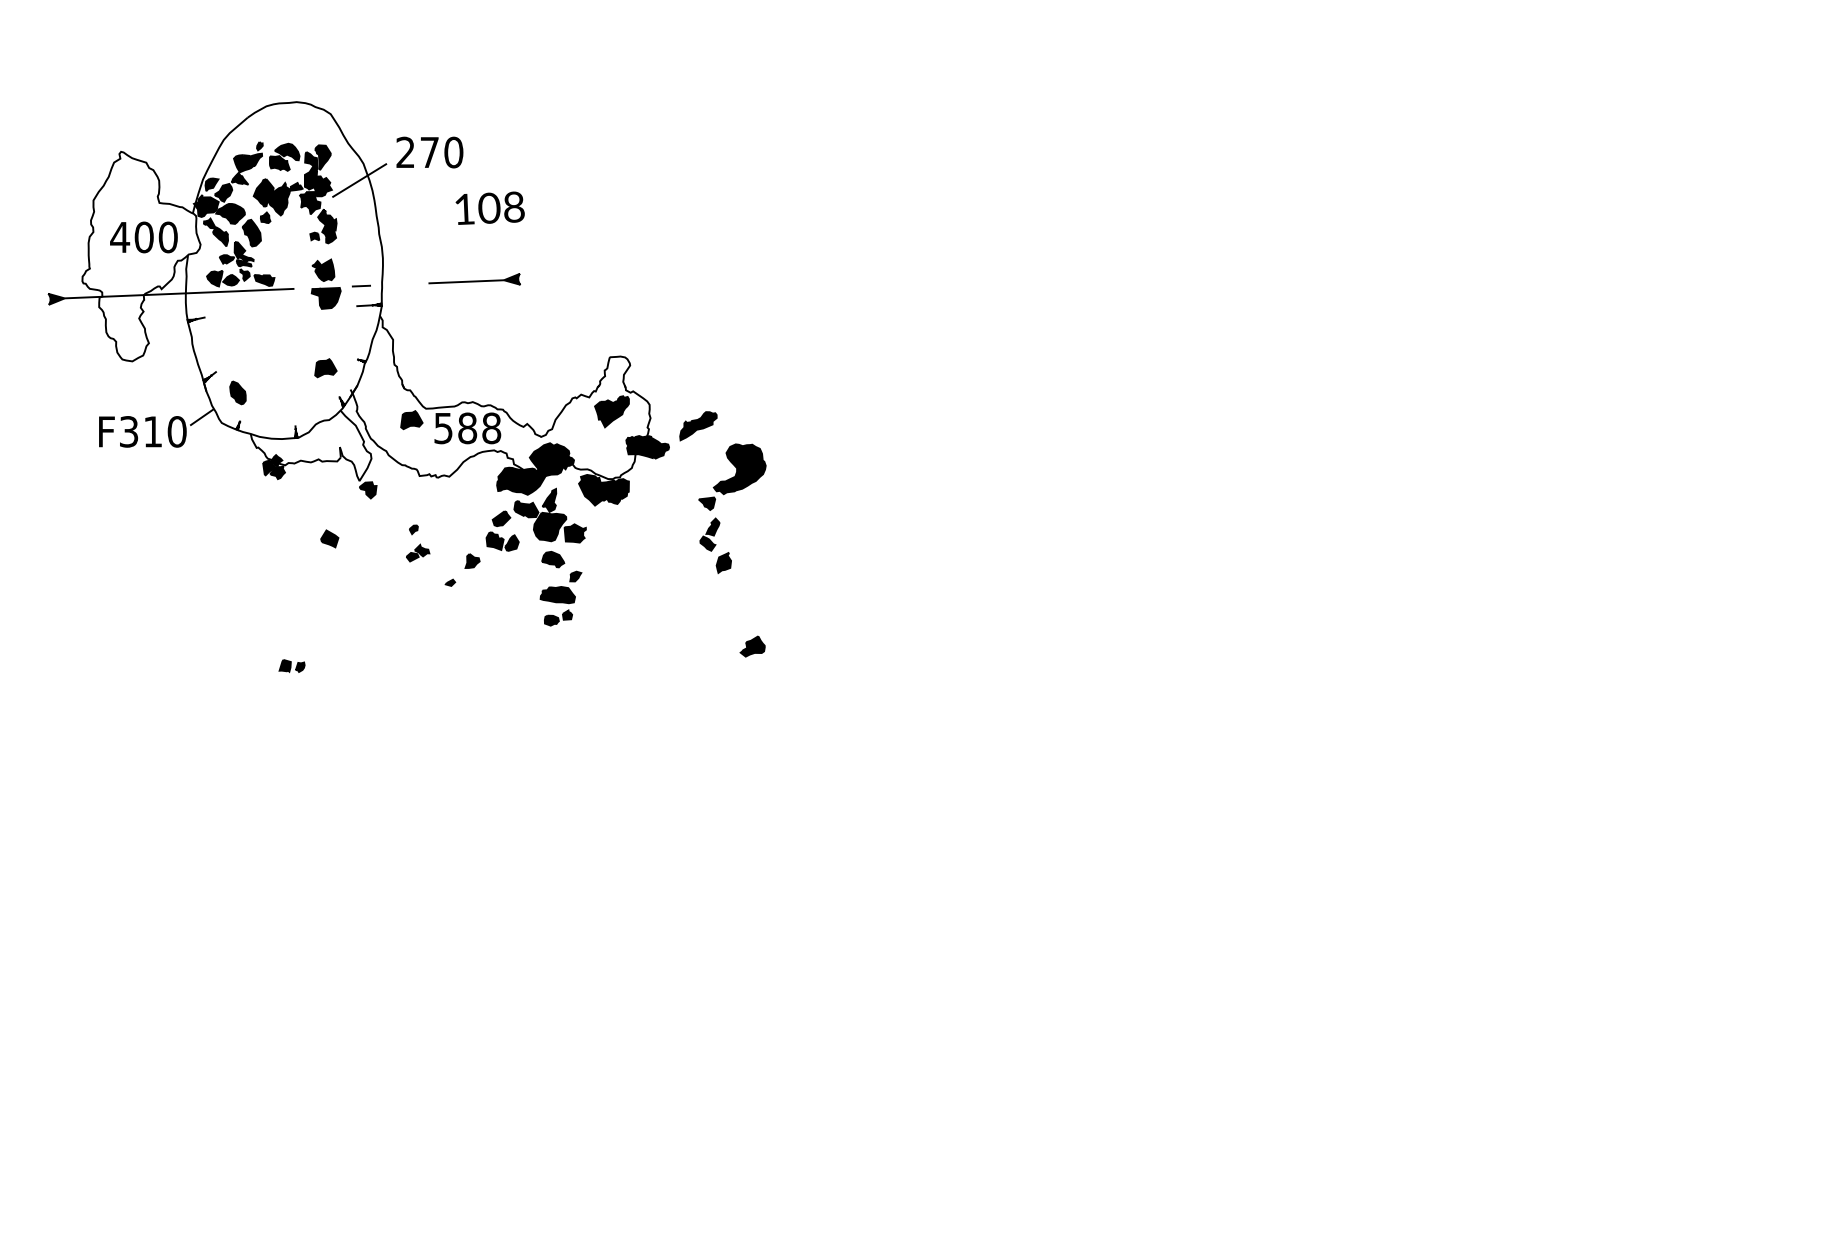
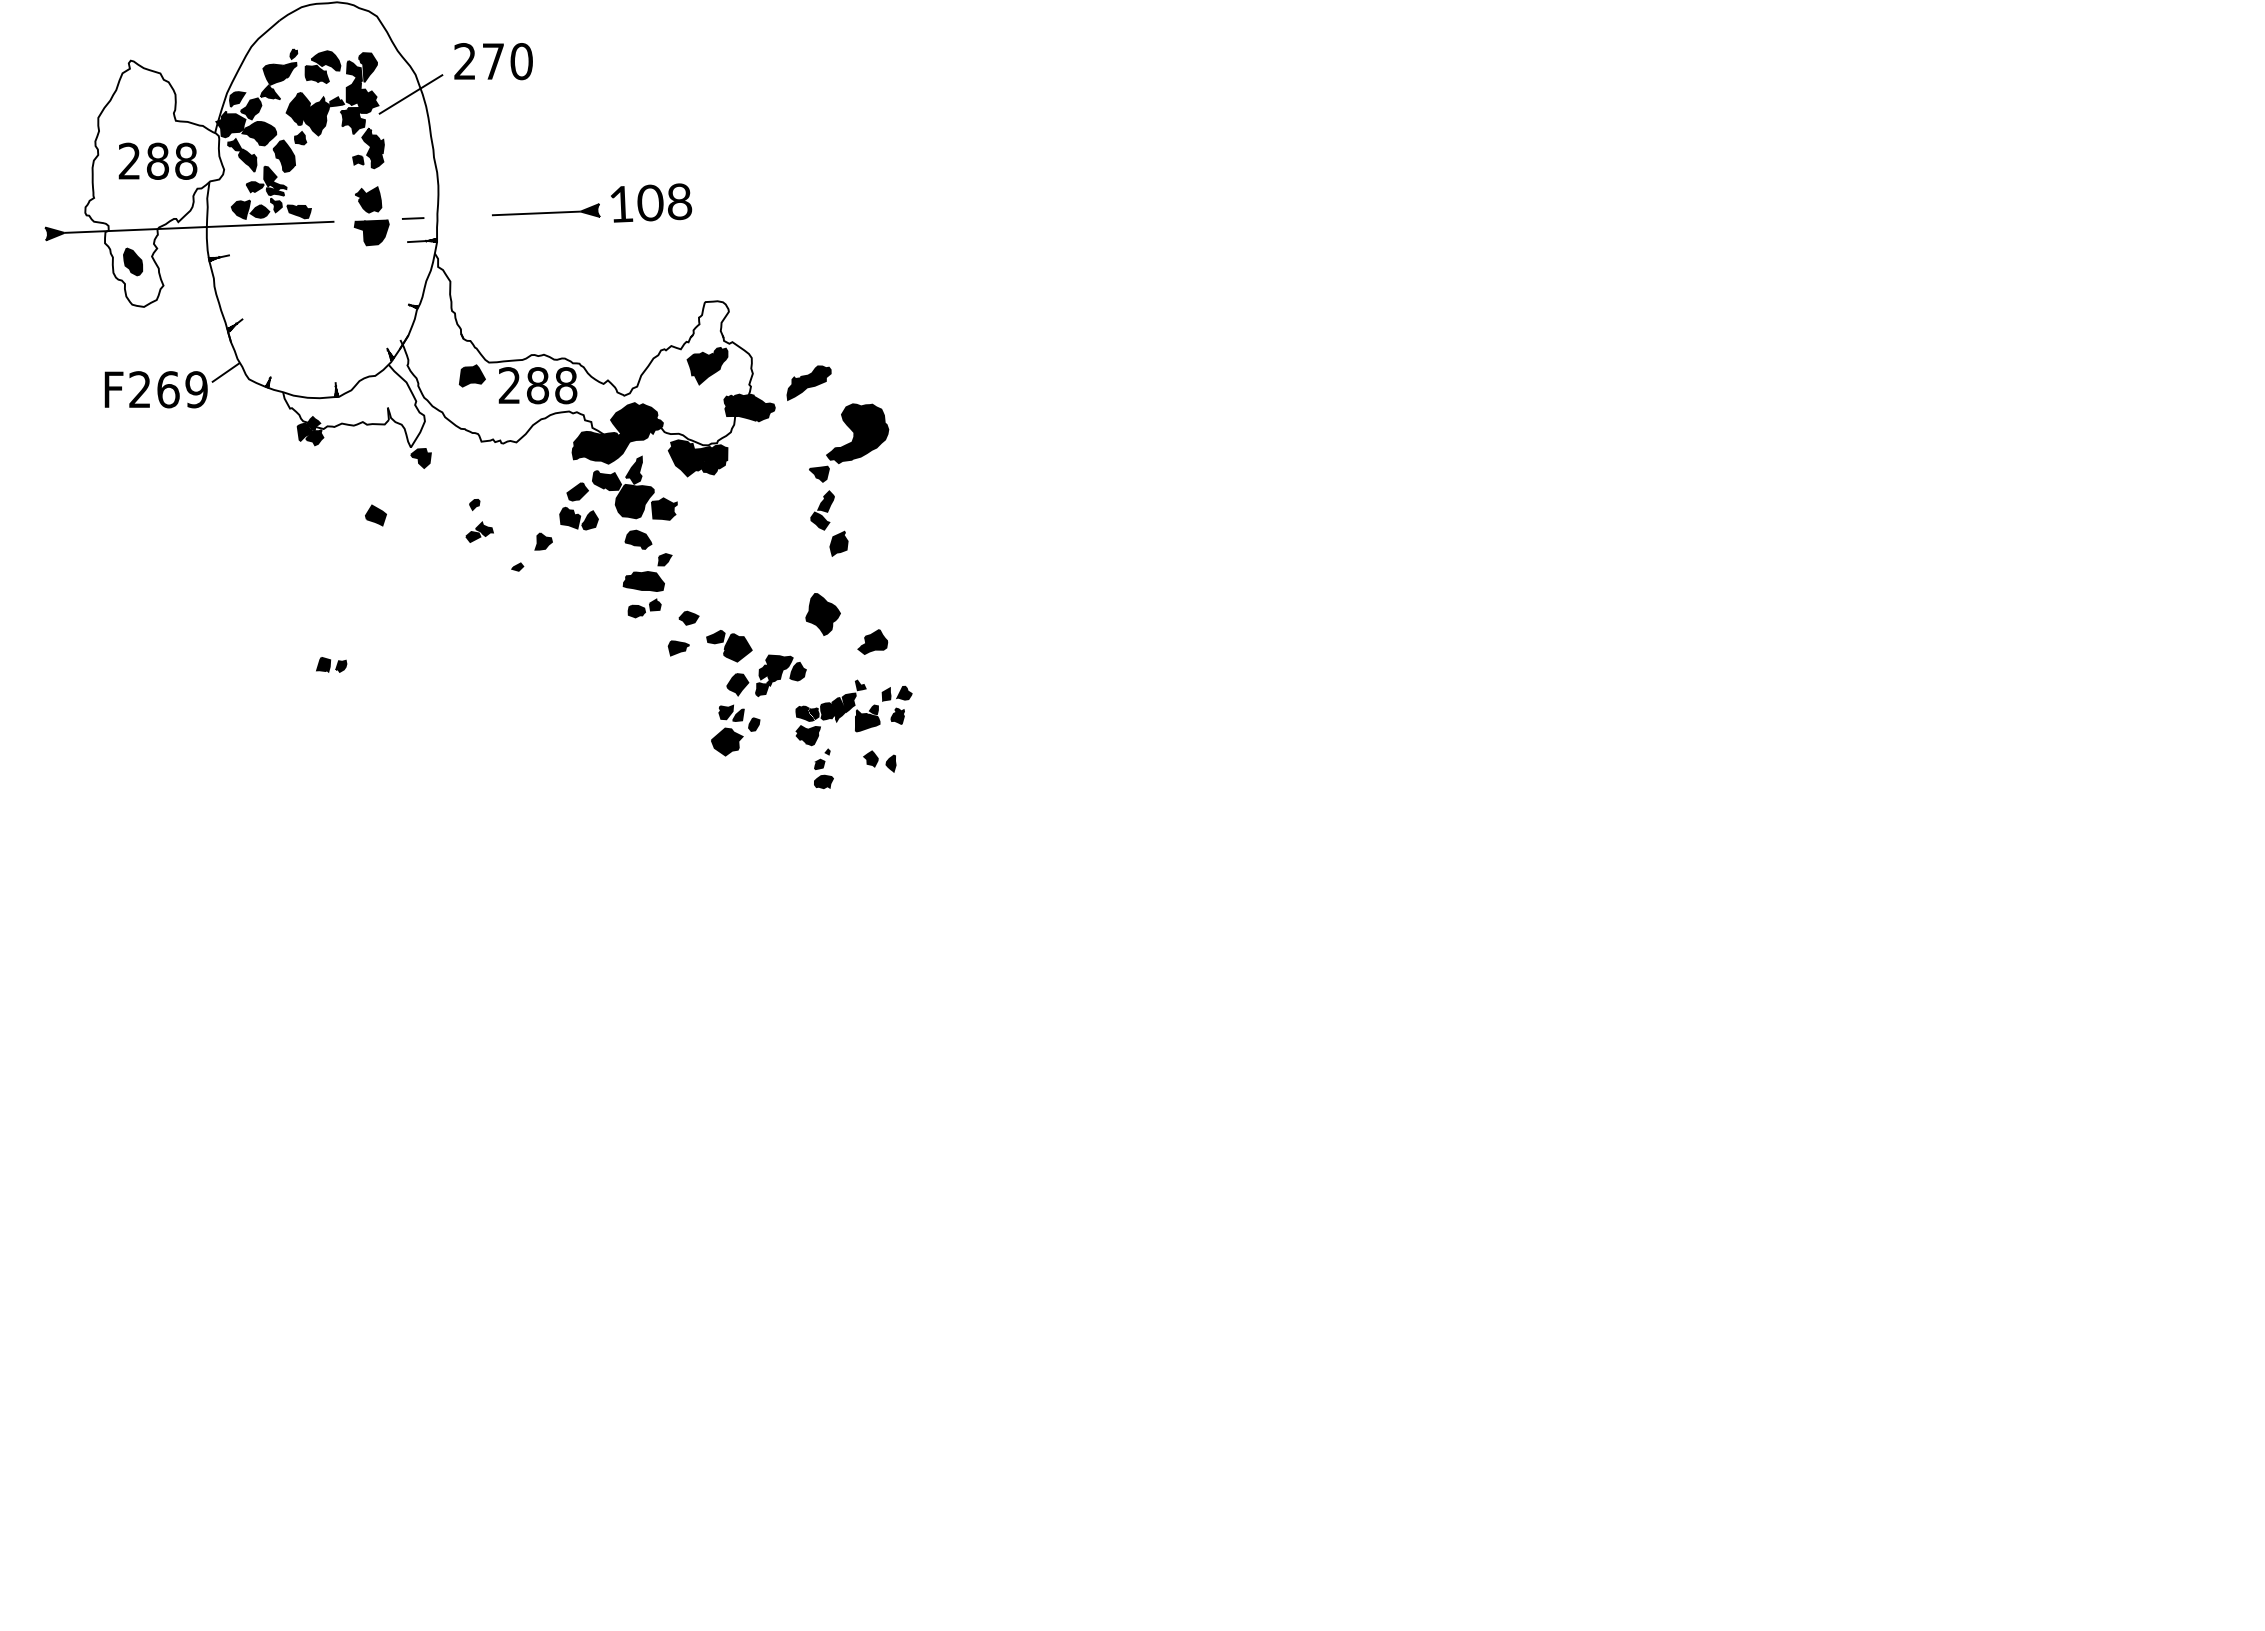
text: (490, 207) -> (651, 202), moved
text: (143, 236) -> (157, 160), 400 -> 288
part: (325, 367) -> (370, 314), removed
part: (238, 392) -> (133, 261), moved
text: (442, 428) -> (508, 385), 588 -> 288
text: (153, 431) -> (168, 389), F310 -> F269
part: (684, 679) -> (792, 680), added

